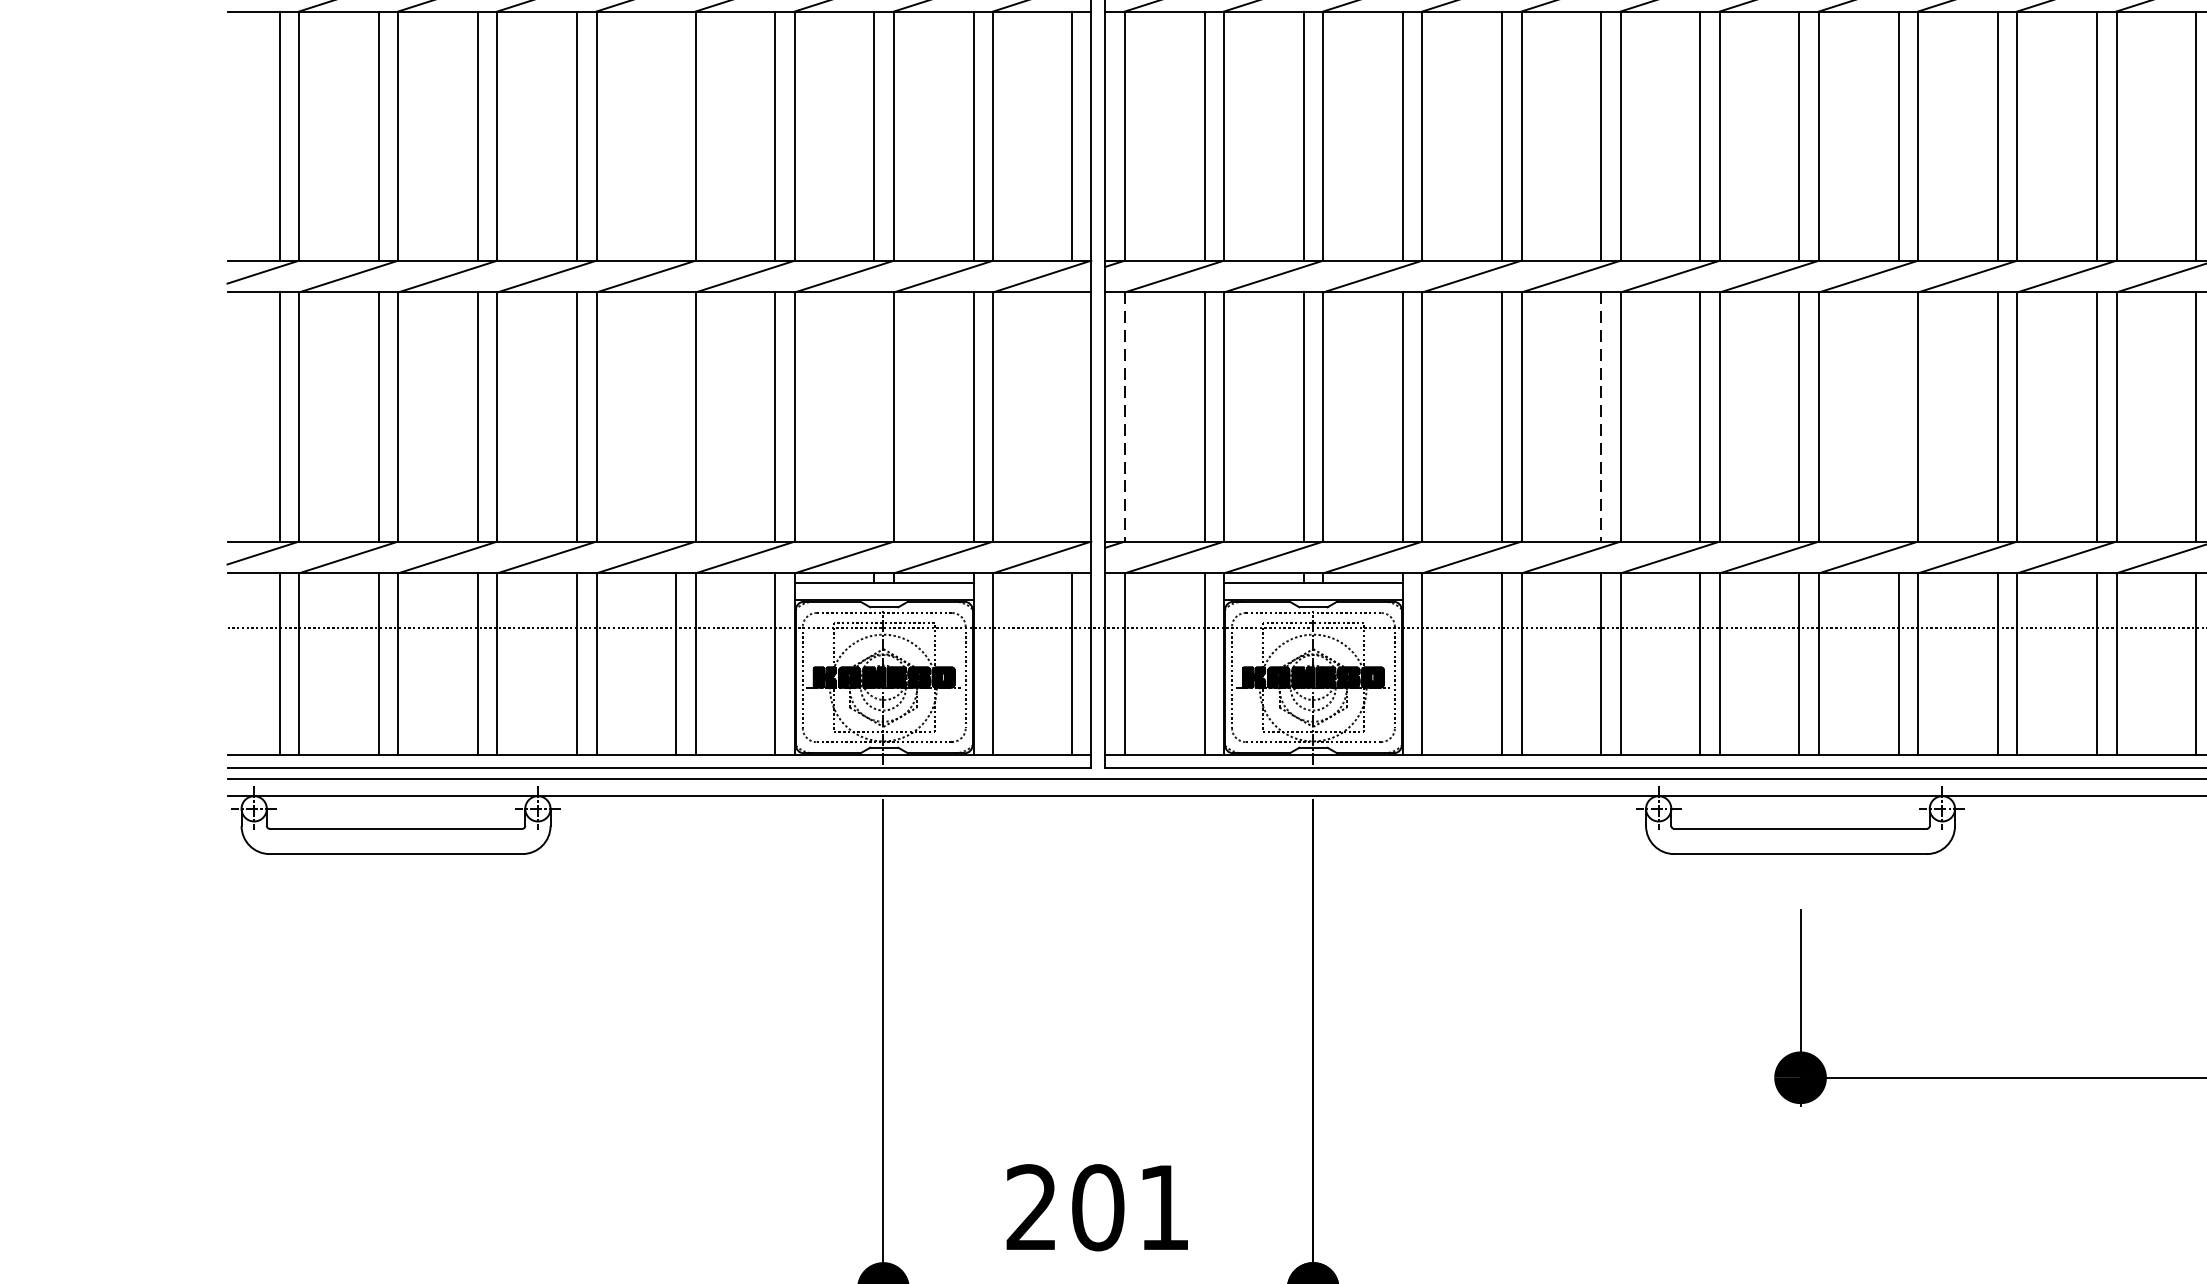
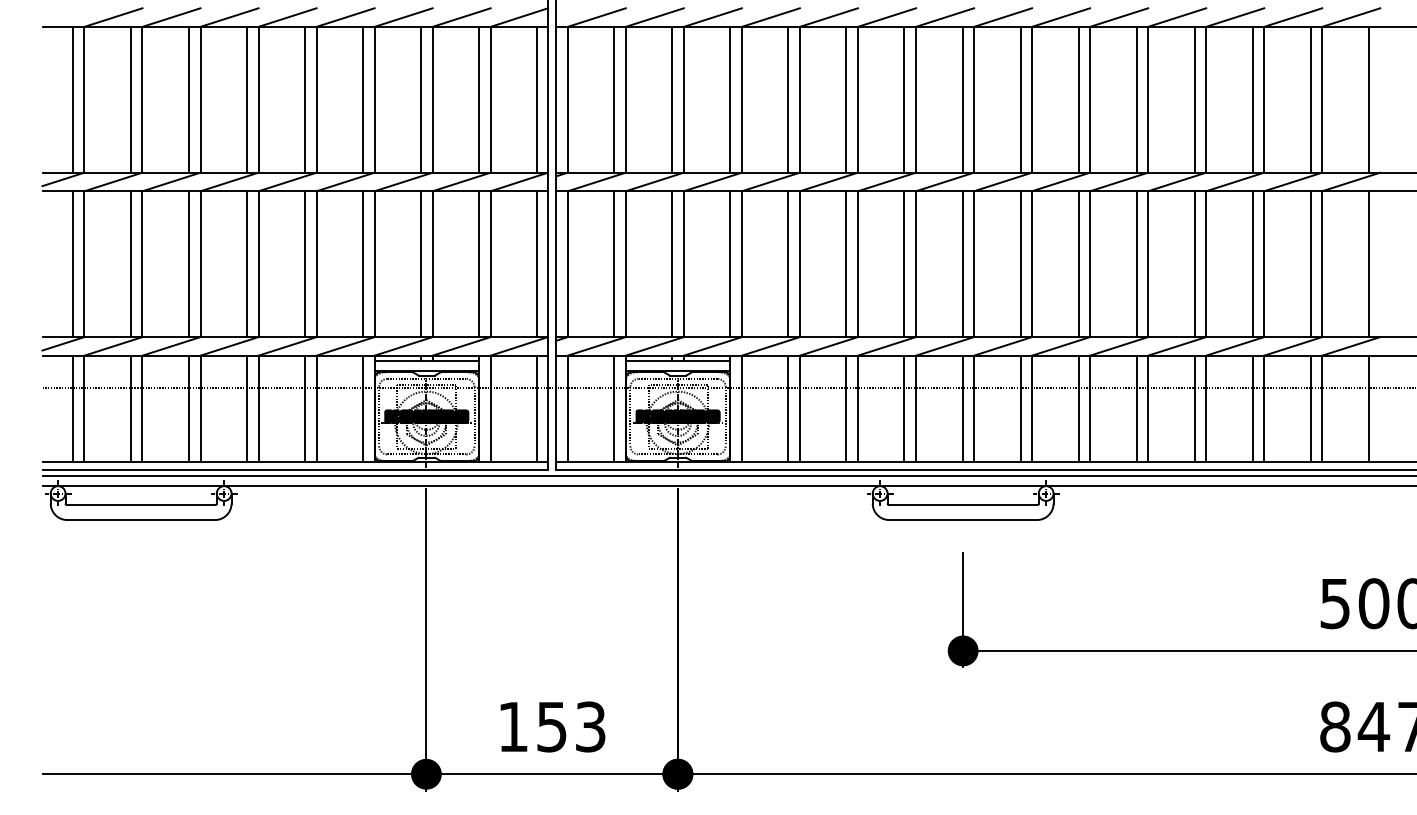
line: (676, 135) -> (305, 99), added
line: (676, 417) -> (305, 264), added
line: (875, 417) -> (421, 264), added
line: (1071, 417) -> (536, 264), added
line: (1124, 417) -> (567, 264), dashed -> solid
line: (1601, 417) -> (846, 264), dashed -> solid
line: (1898, 417) -> (1020, 264), added
text: (1097, 1206) -> (551, 726), 201 -> 153

